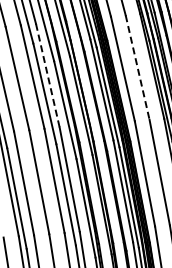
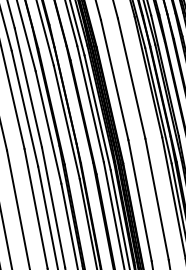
line: (137, 67) -> (131, 78), dashed -> solid
line: (47, 76) -> (27, 88), dashed -> solid

